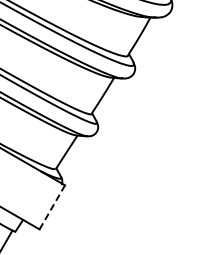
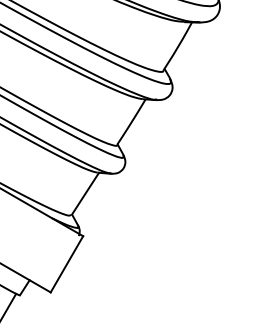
line: (52, 206) -> (67, 263), dashed -> solid

